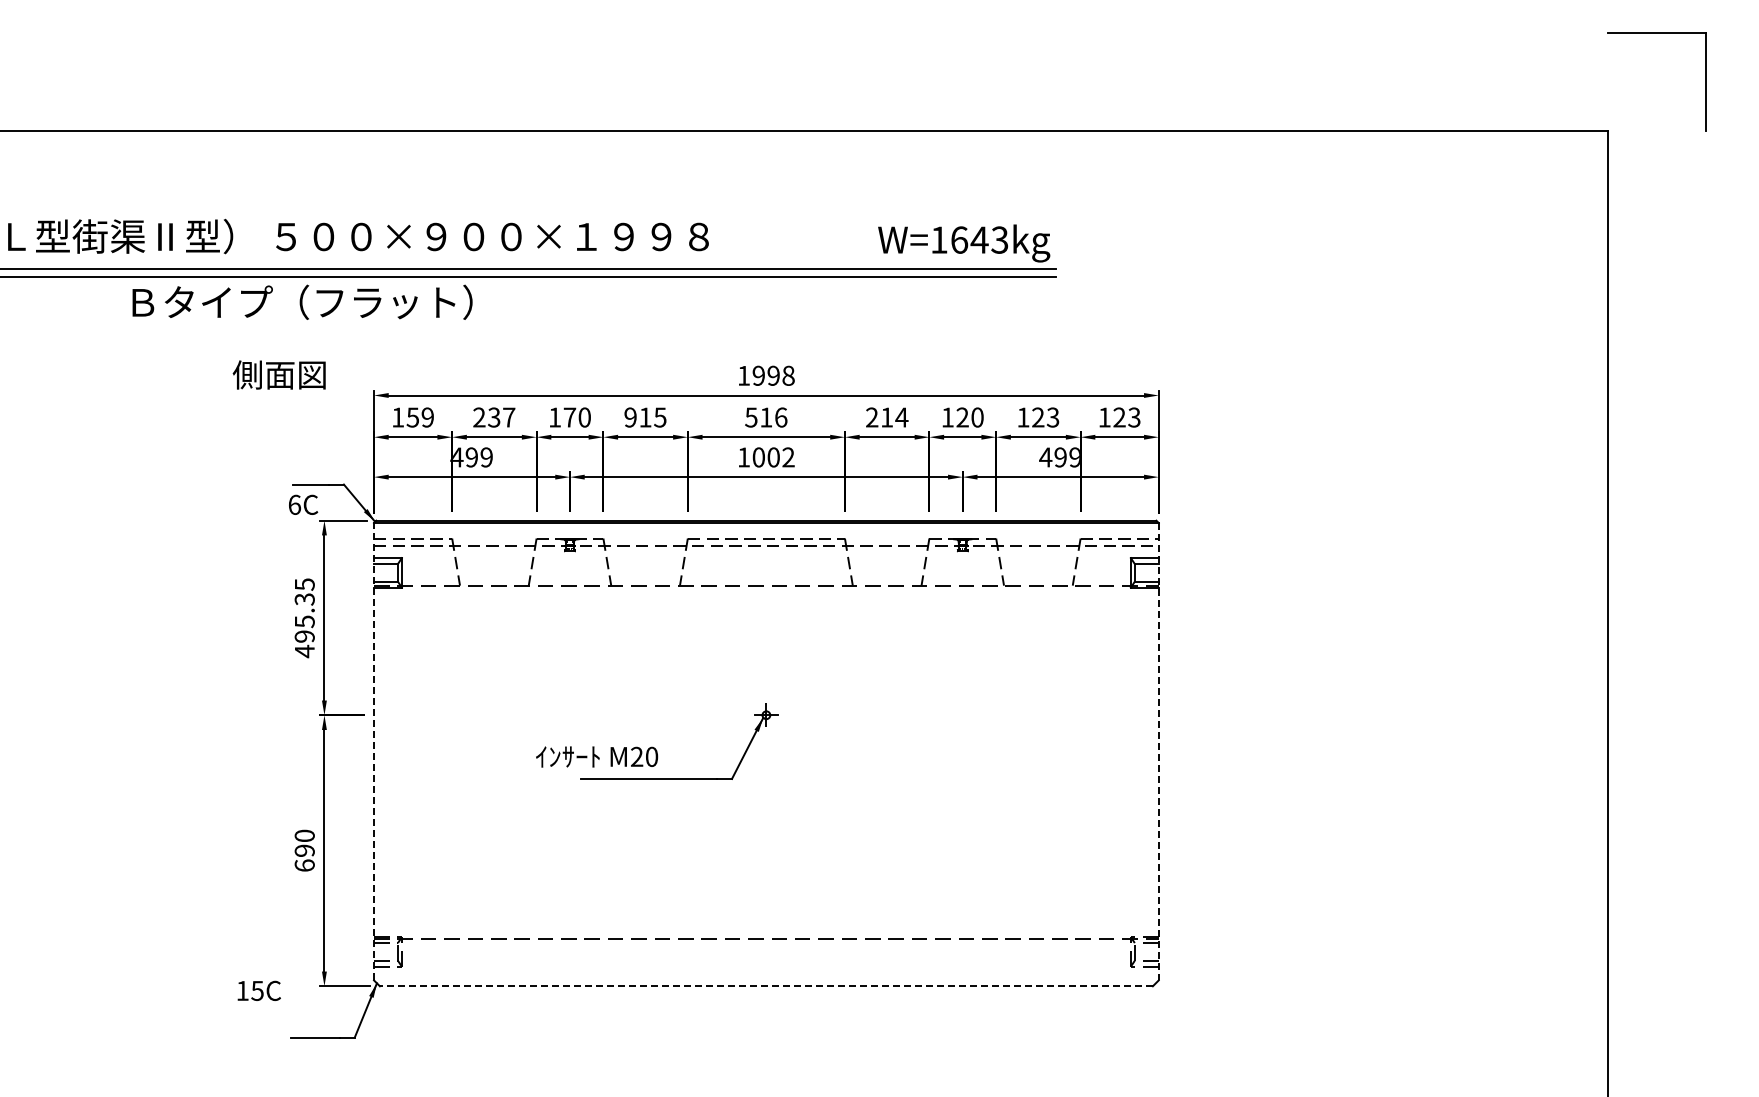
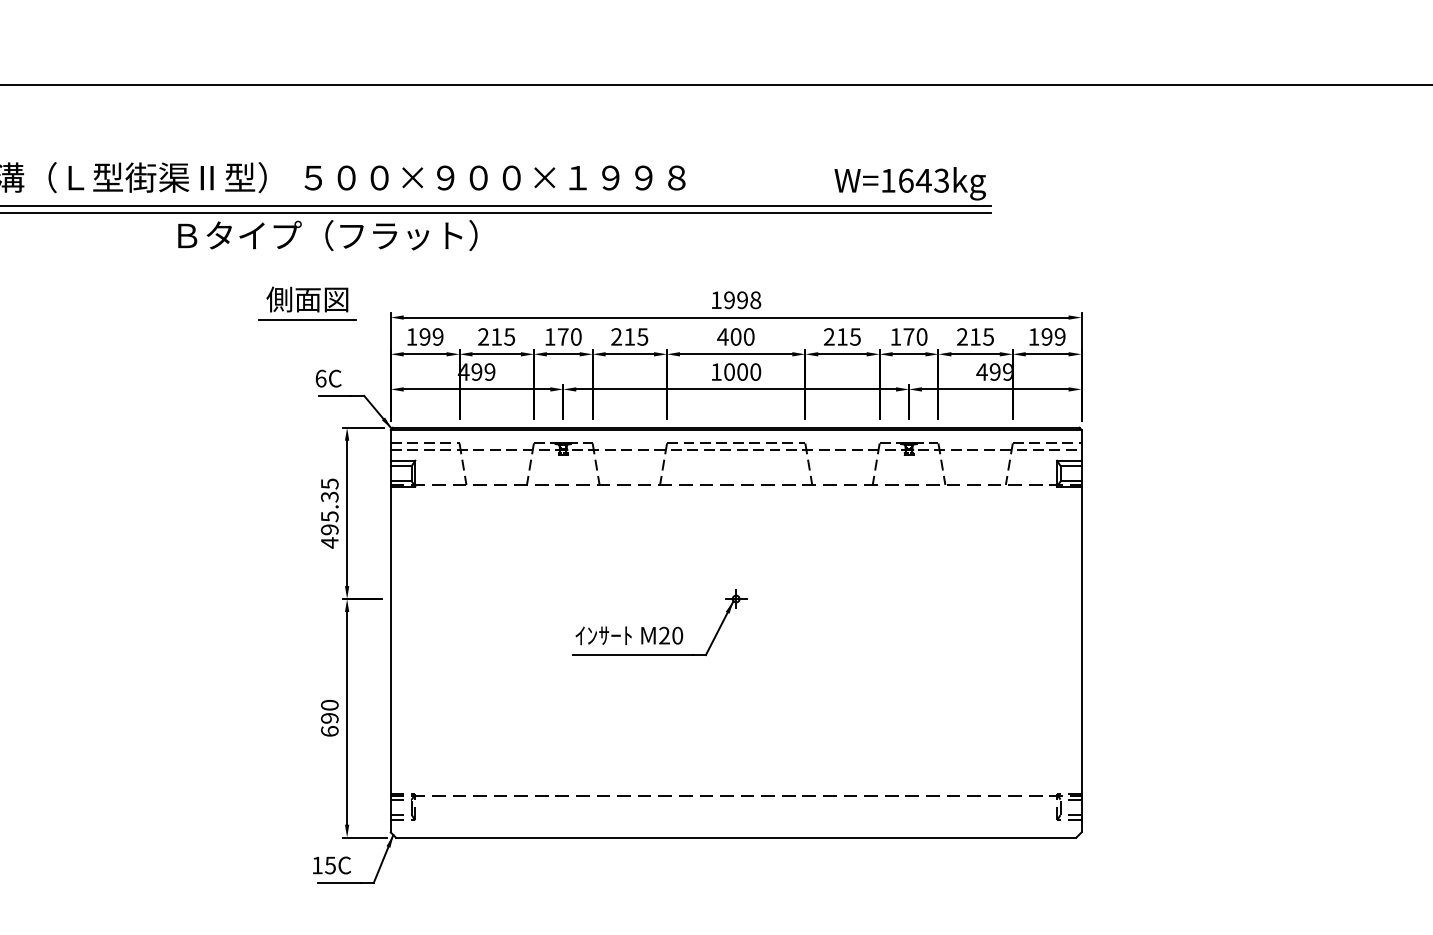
line: (279, 398) -> (307, 320), added
text: (412, 417) -> (424, 336), 159 -> 199
text: (501, 417) -> (502, 336), 237 -> 215
text: (630, 417) -> (616, 336), 915 -> 215
text: (765, 417) -> (735, 336), 516 -> 400
text: (901, 417) -> (855, 336), 214 -> 215
text: (962, 417) -> (908, 336), 120 -> 170
text: (1038, 417) -> (975, 336), 123 -> 215
text: (1126, 417) -> (1053, 336), 123 -> 199
text: (788, 457) -> (755, 372), 1002 -> 1000
text: (303, 504) -> (328, 378), moved
line: (374, 751) -> (391, 630), dashed -> solid
line: (1158, 751) -> (1081, 630), dashed -> solid
text: (597, 756) -> (629, 635), moved
line: (765, 986) -> (735, 837), dashed -> solid
text: (258, 990) -> (331, 865), moved

